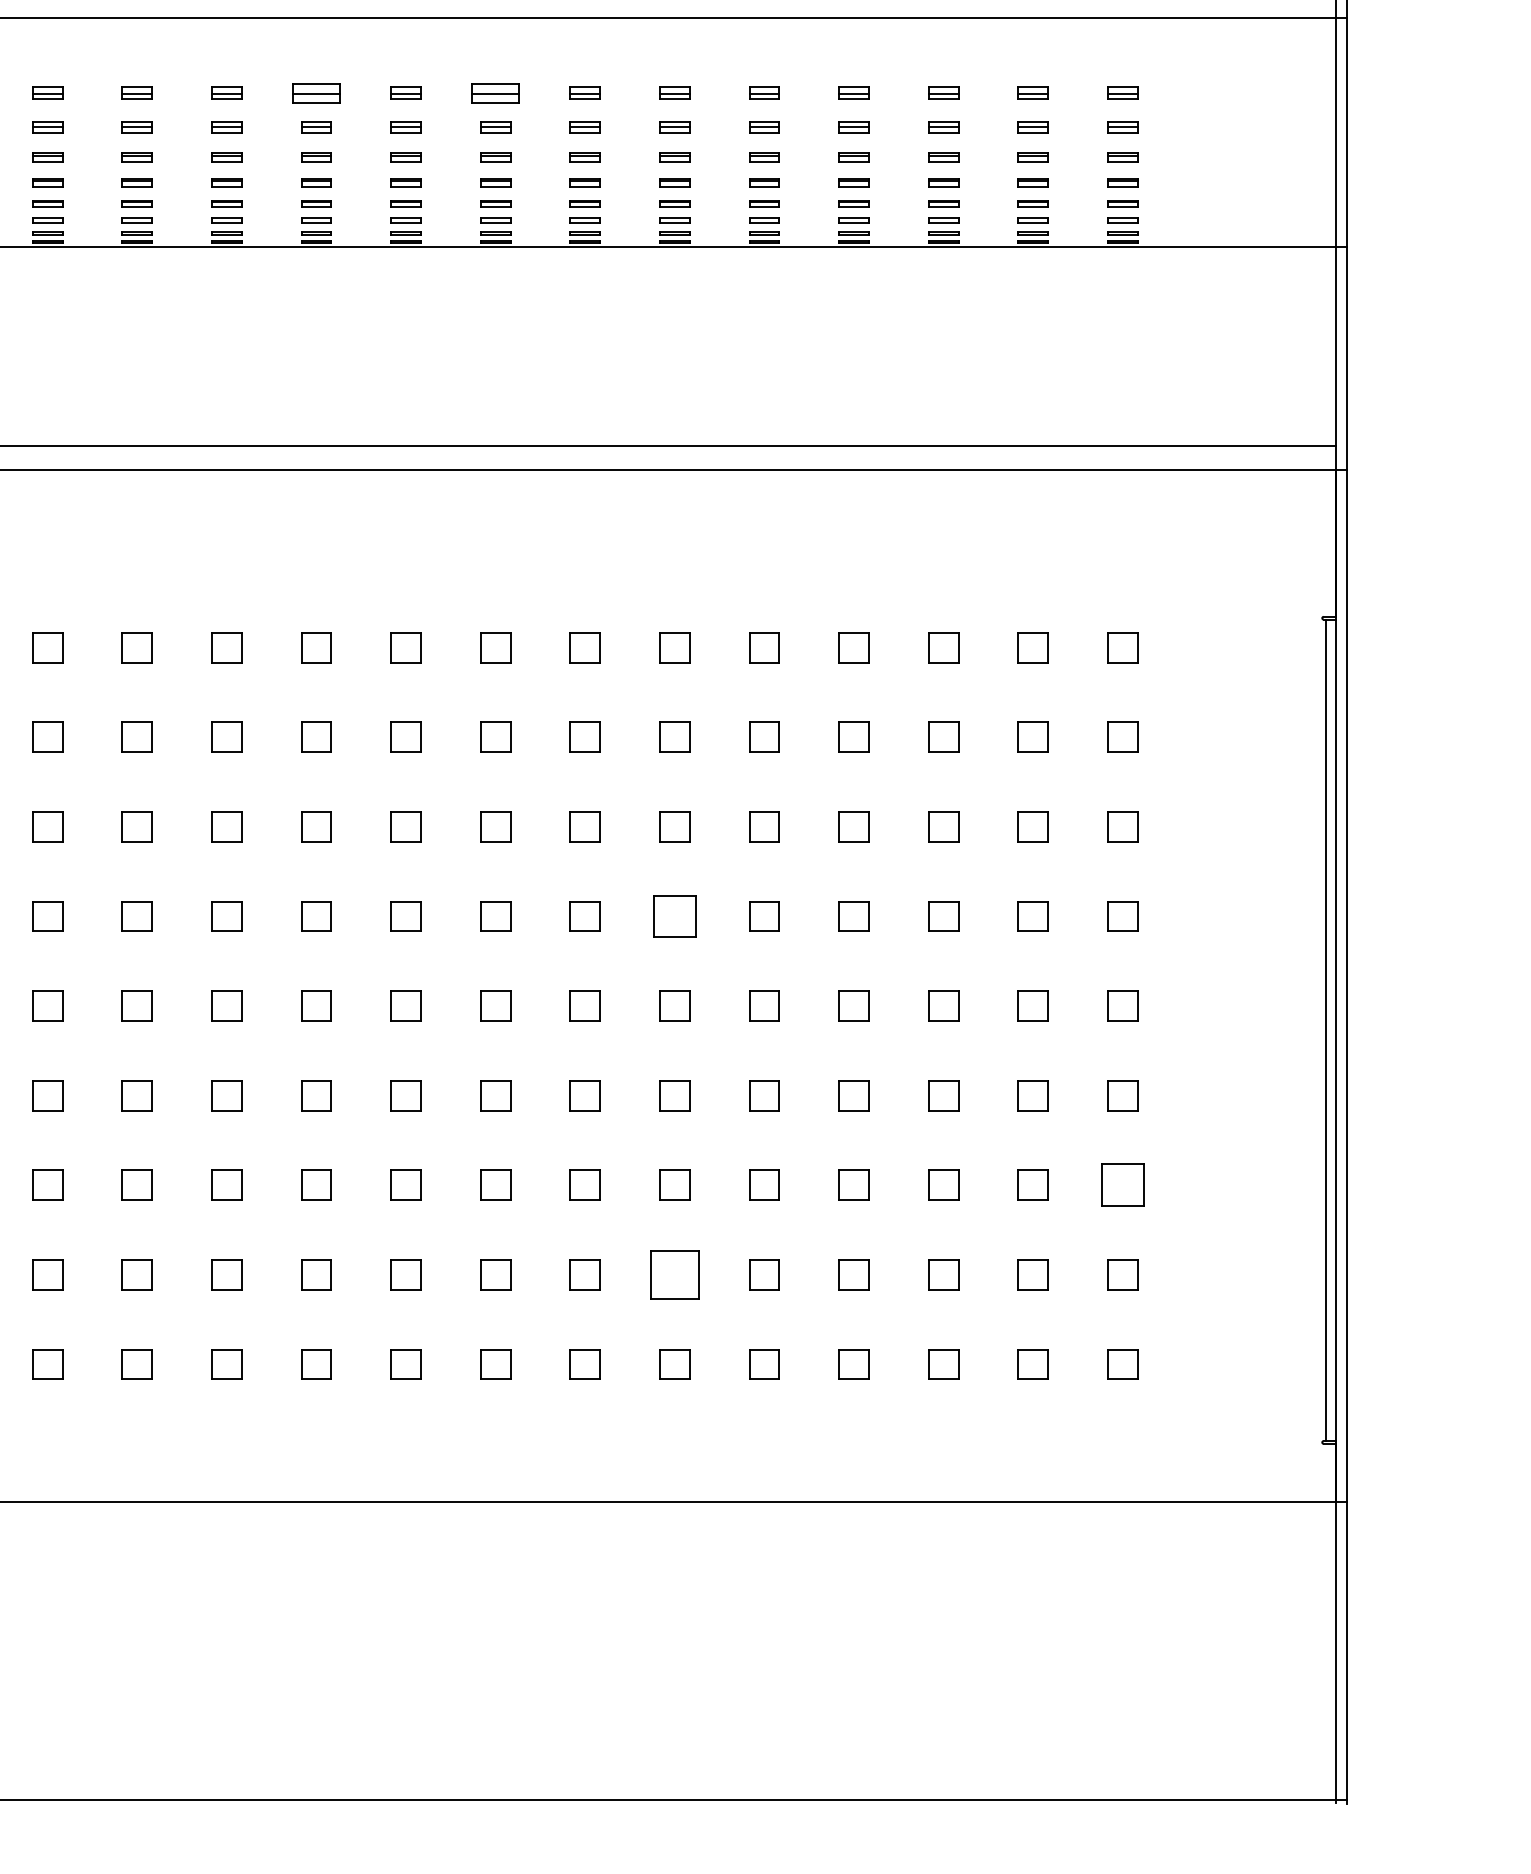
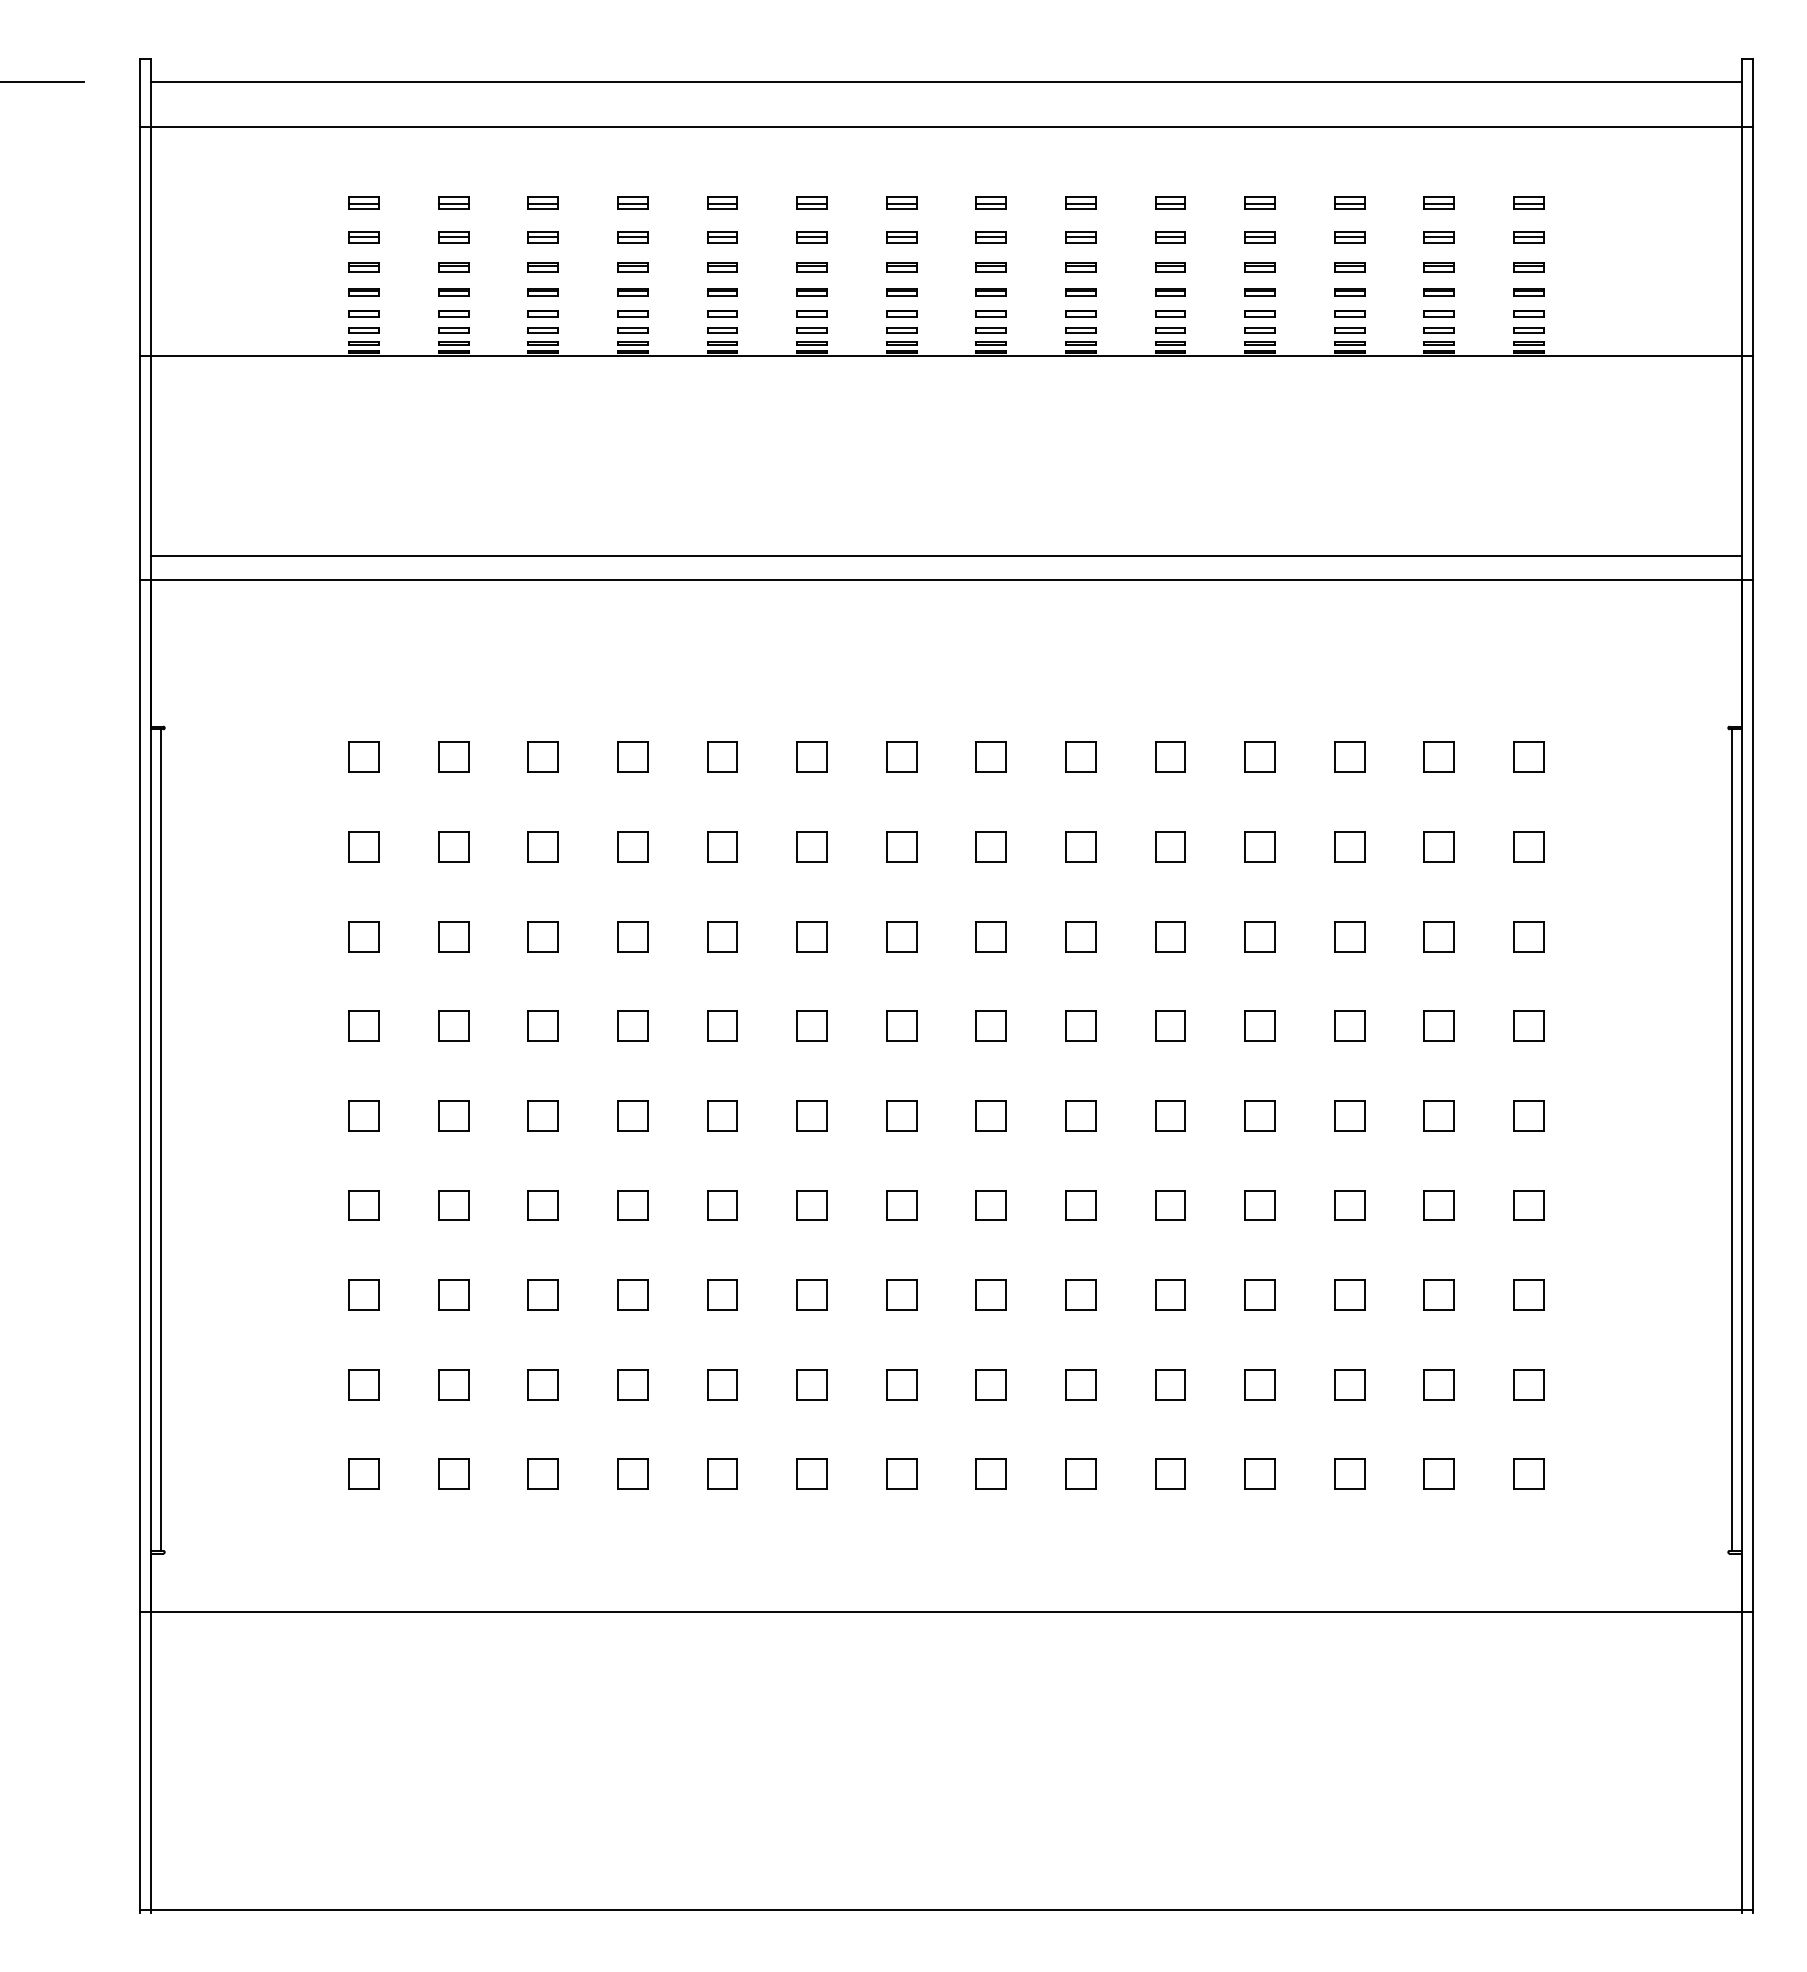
part: (316, 92) -> (722, 202), size x0.62
part: (495, 92) -> (901, 202), size x0.62
part: (674, 915) -> (1080, 1025), size x0.71
part: (1122, 1184) -> (1528, 1294), size x0.71
part: (674, 1274) -> (1080, 1384), size x0.62

